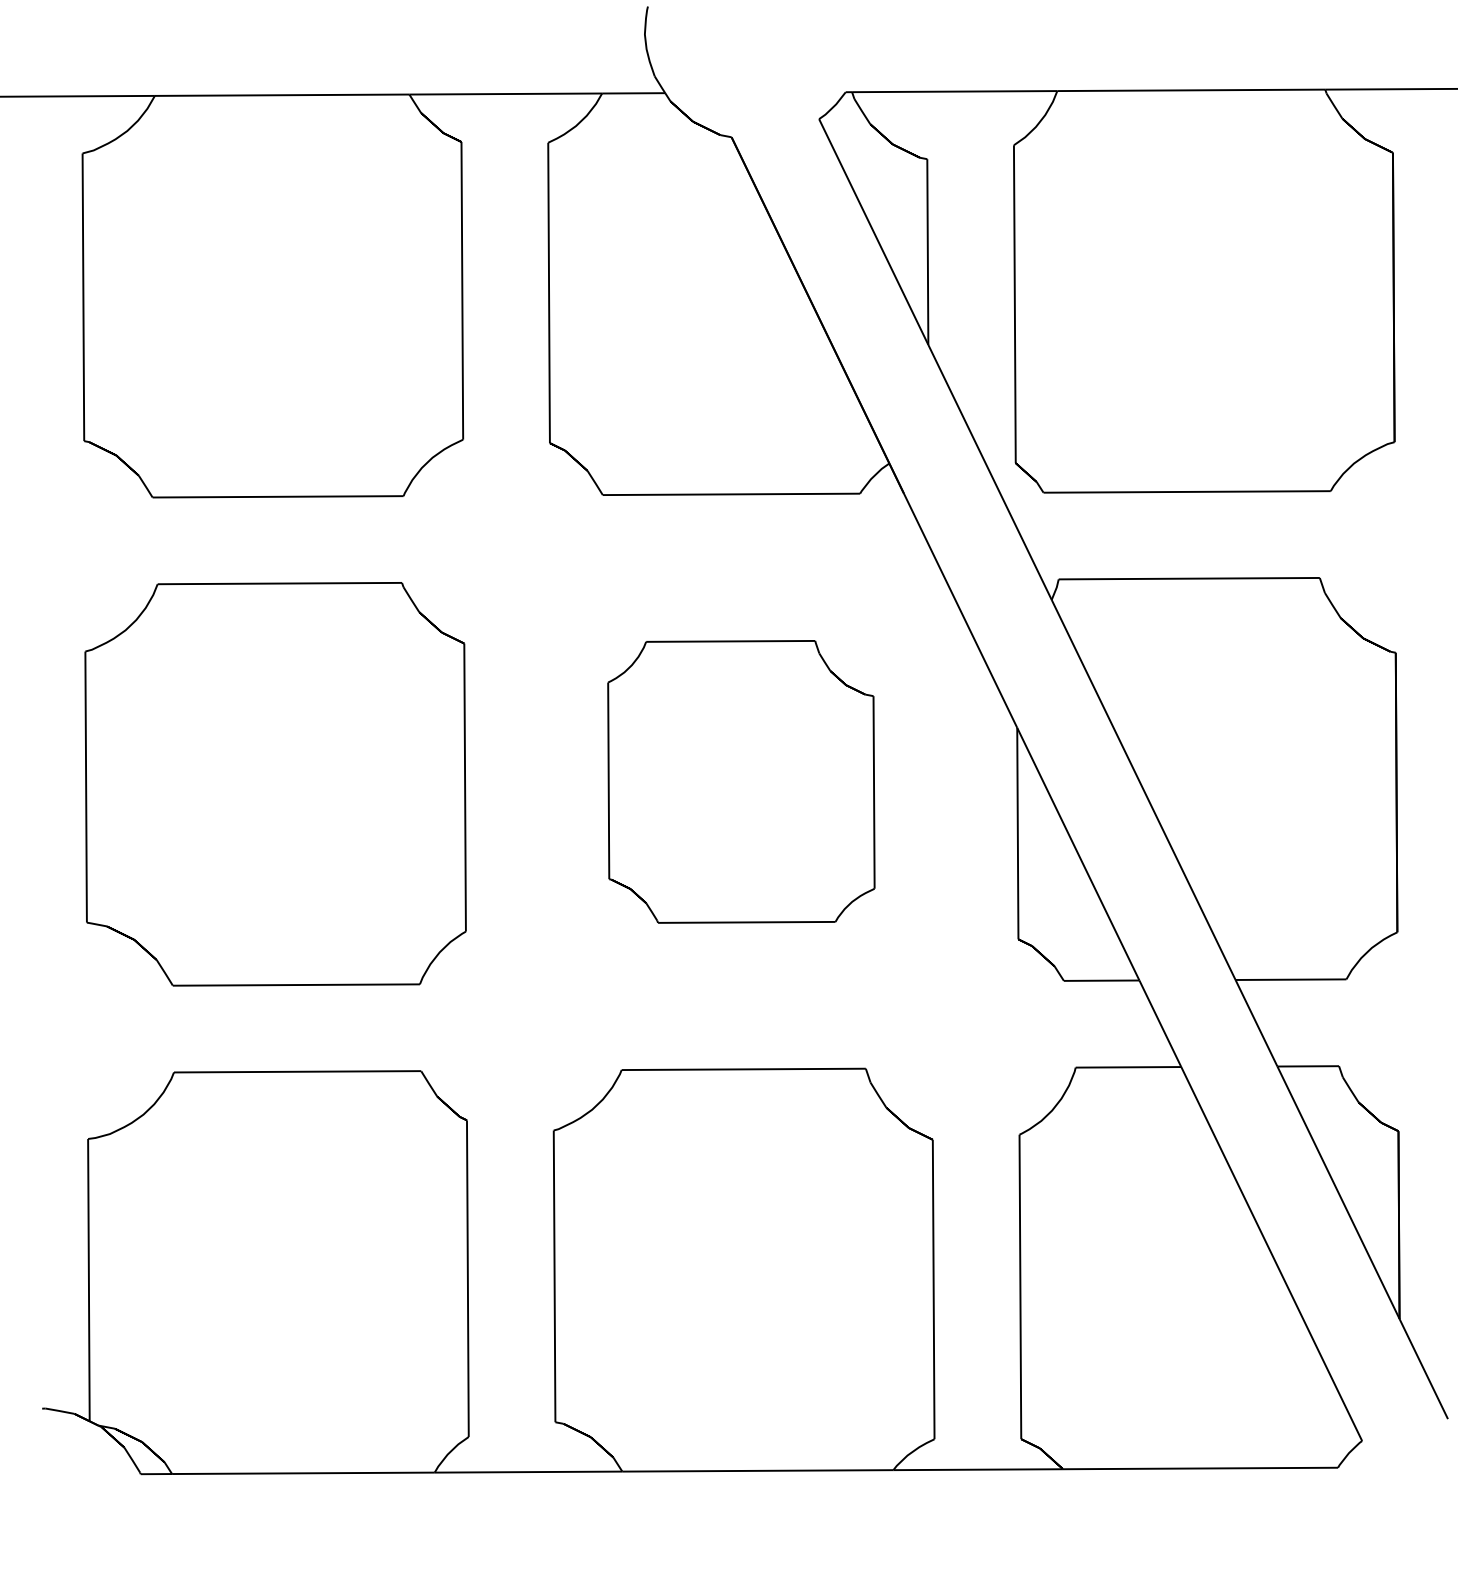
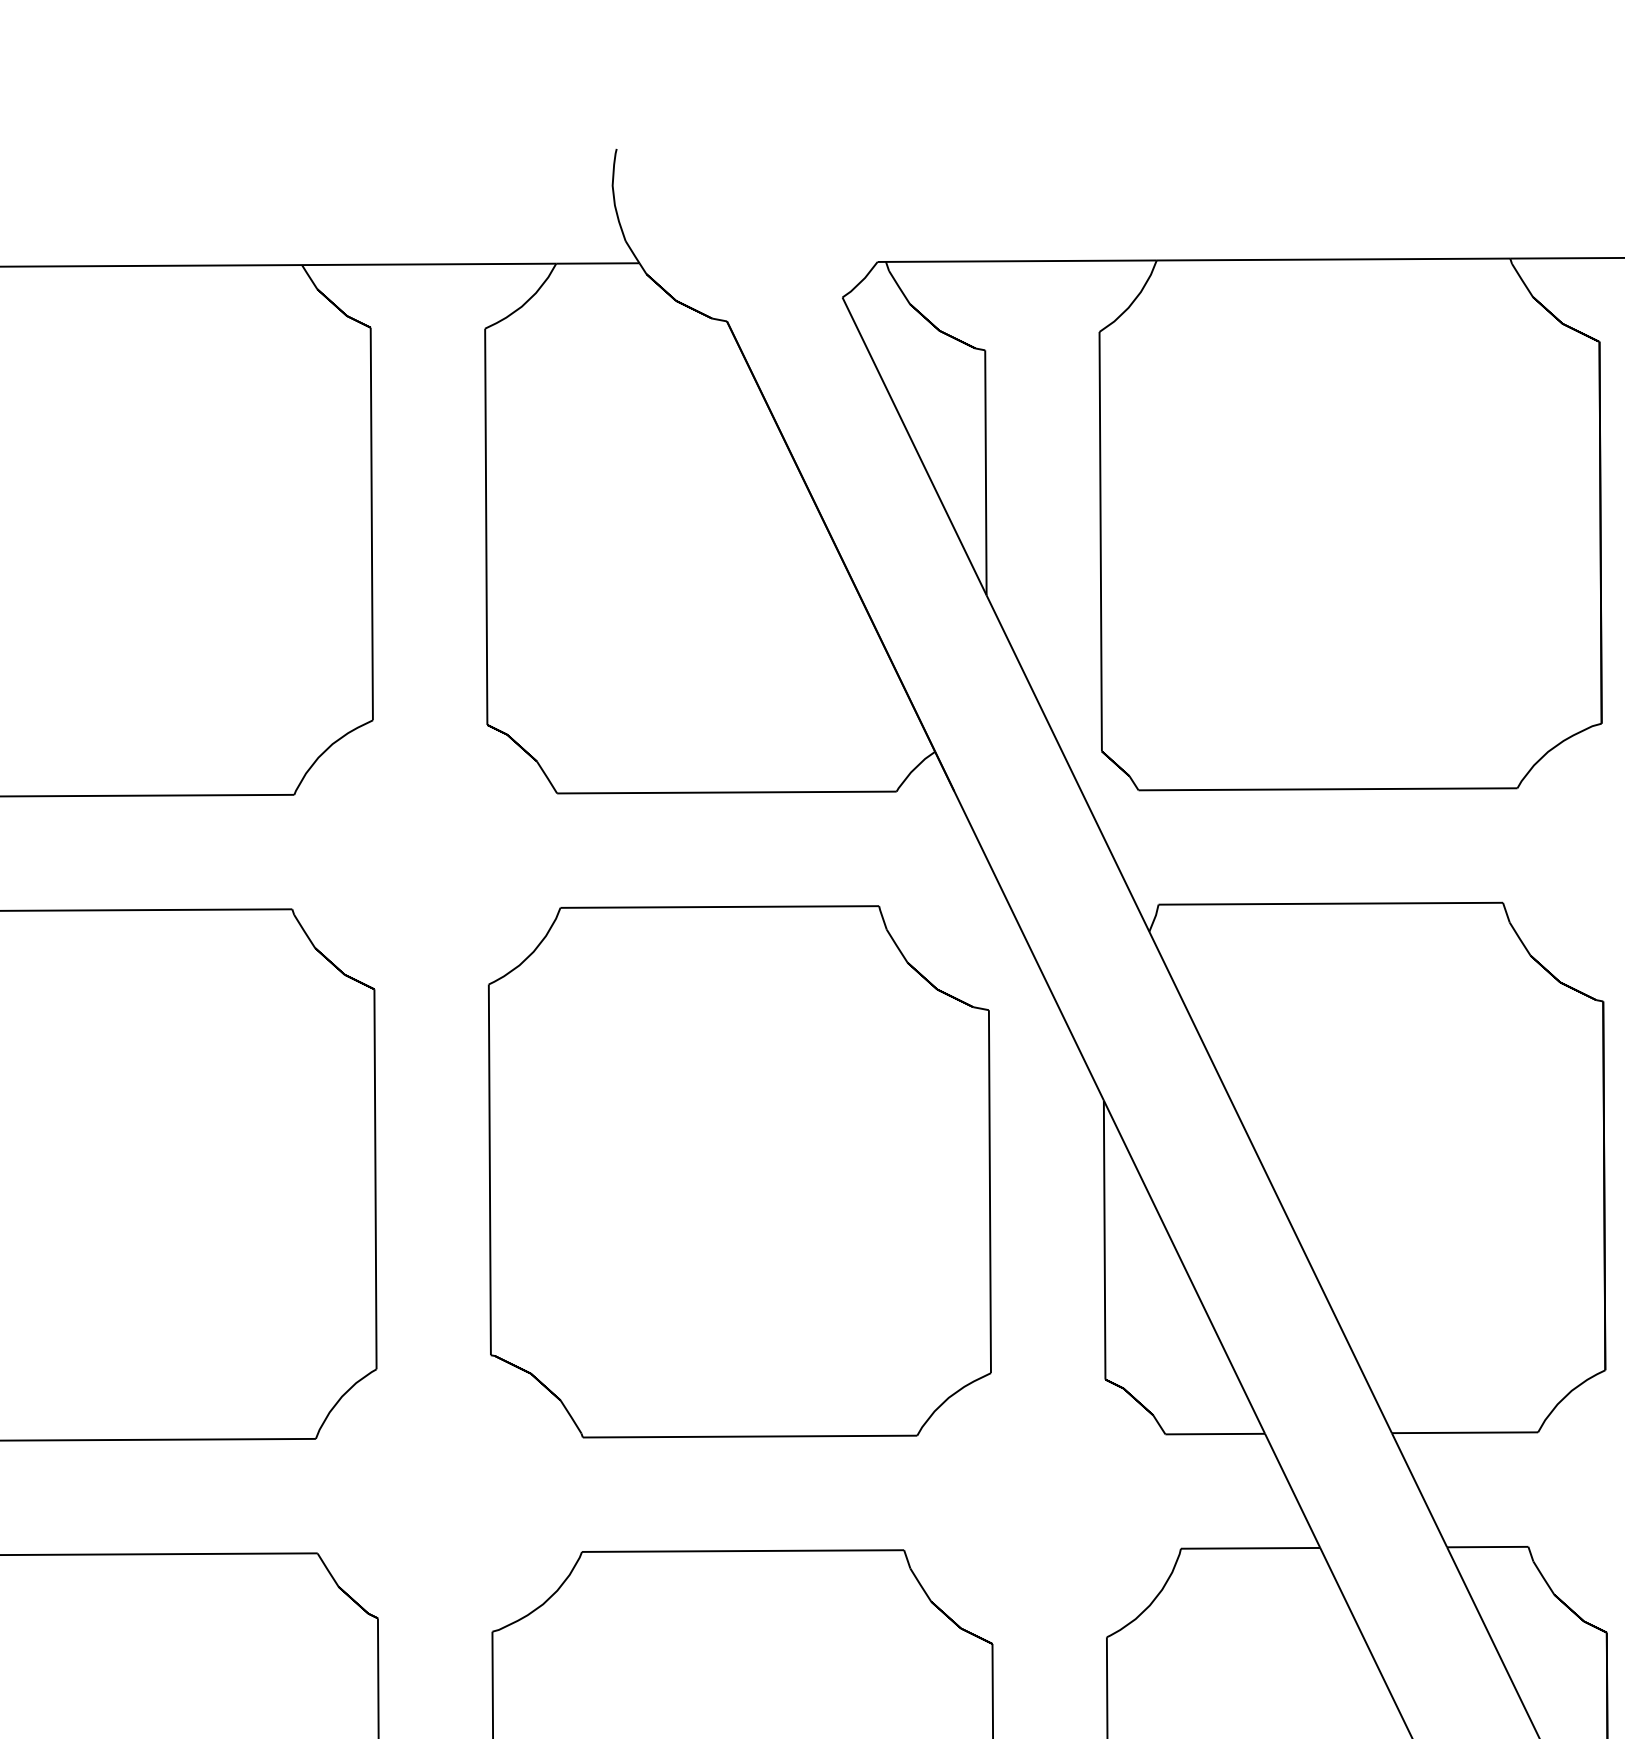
part: (741, 781) -> (740, 1171), size x1.43

